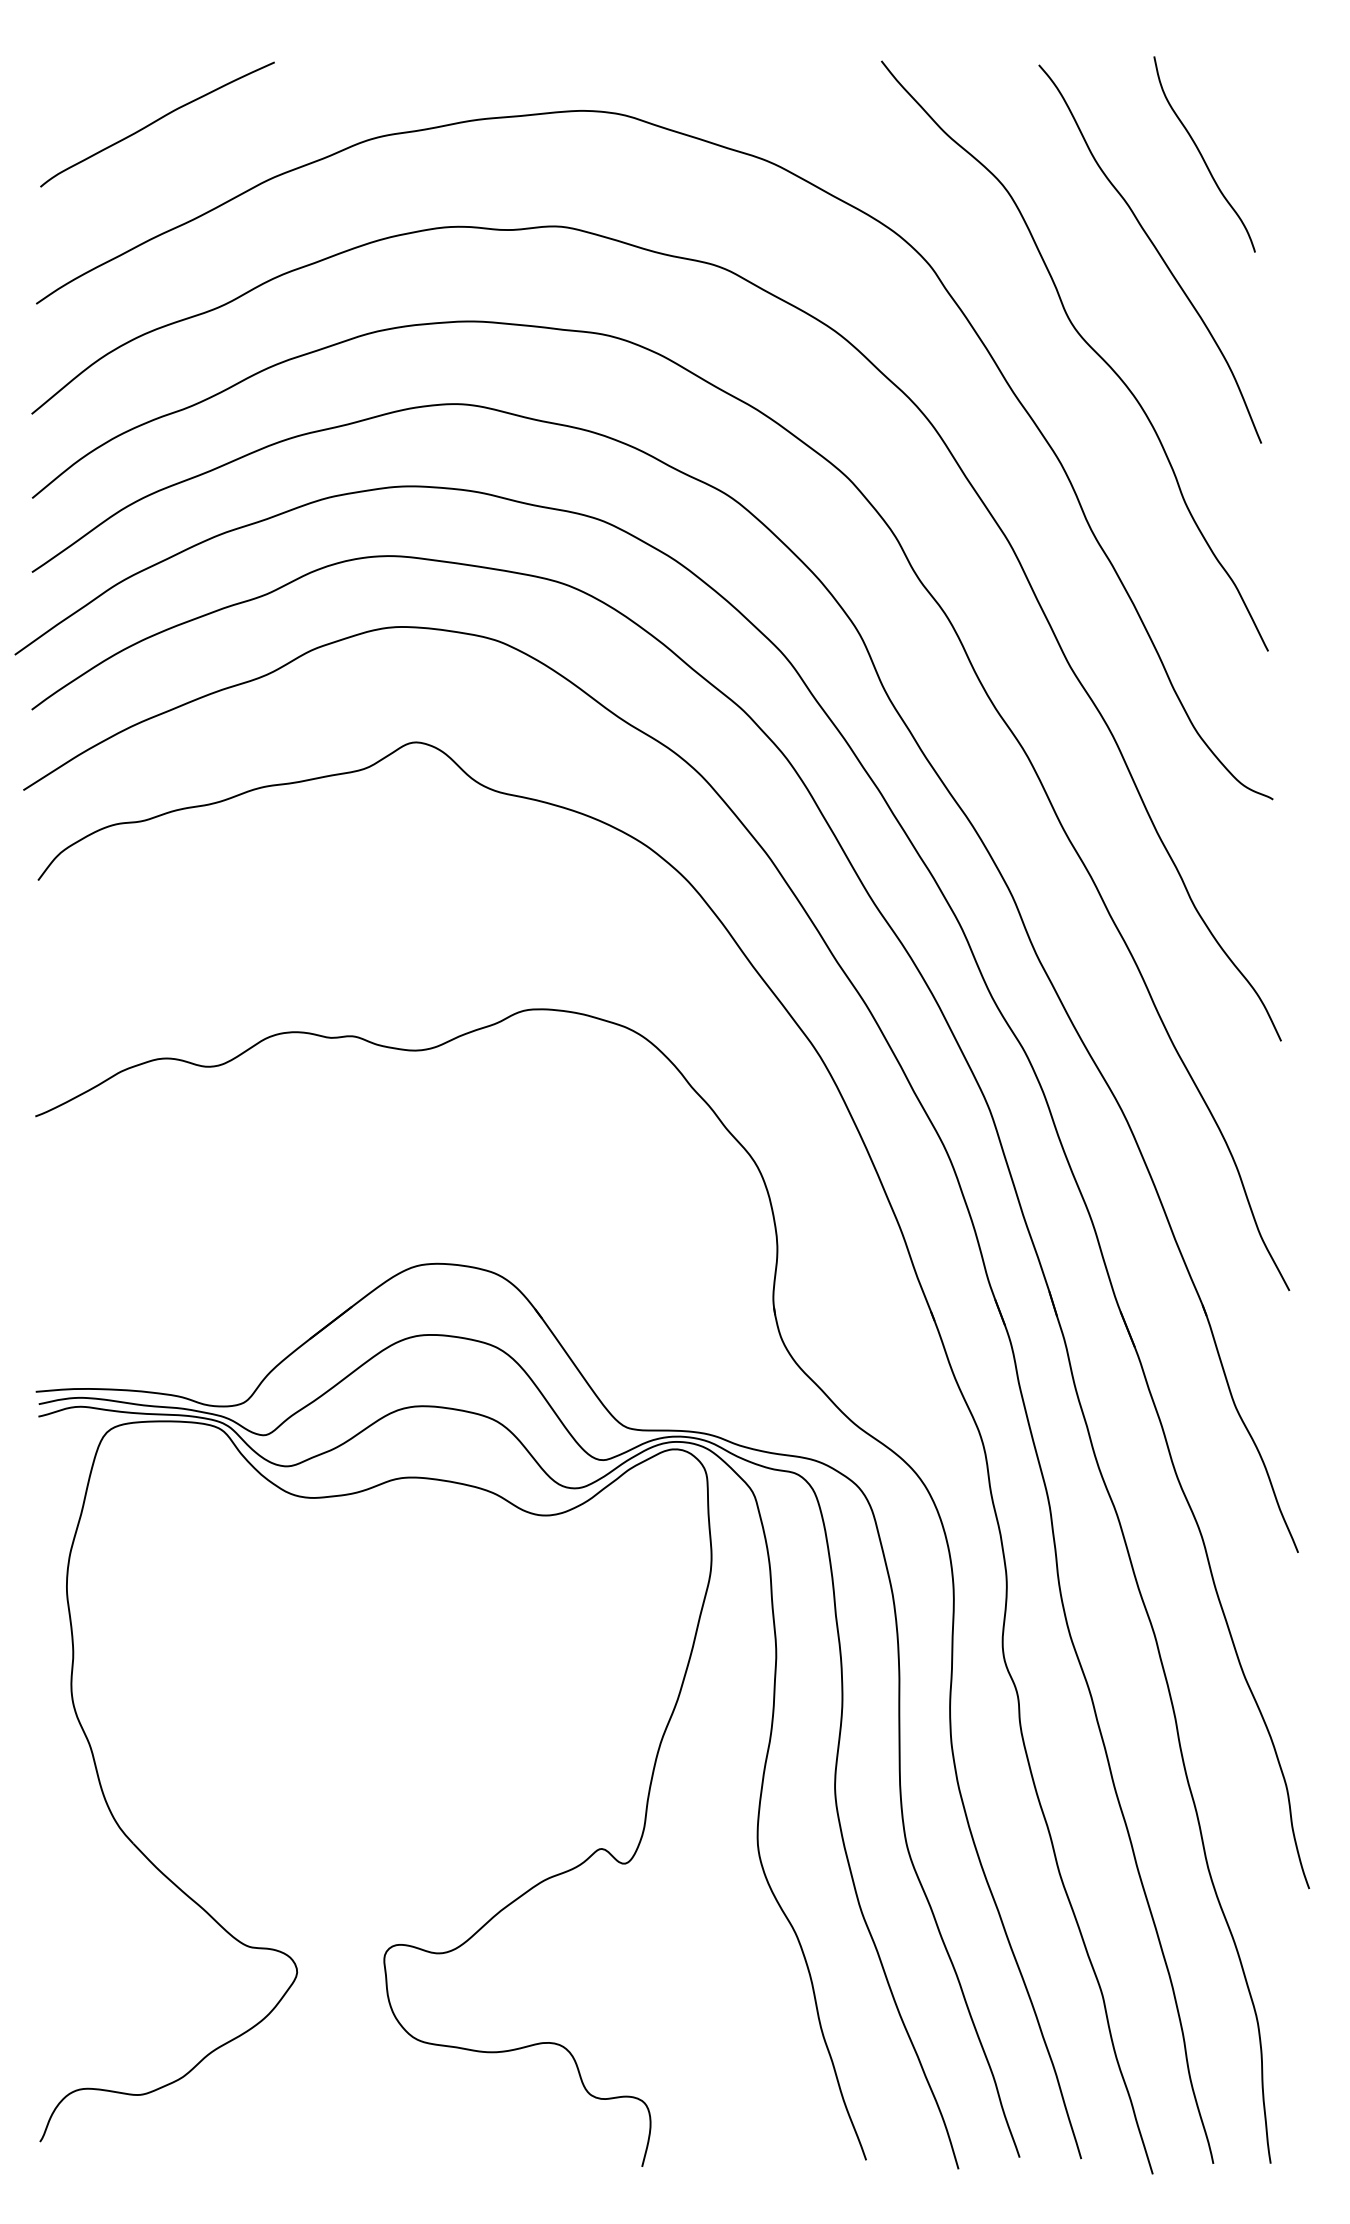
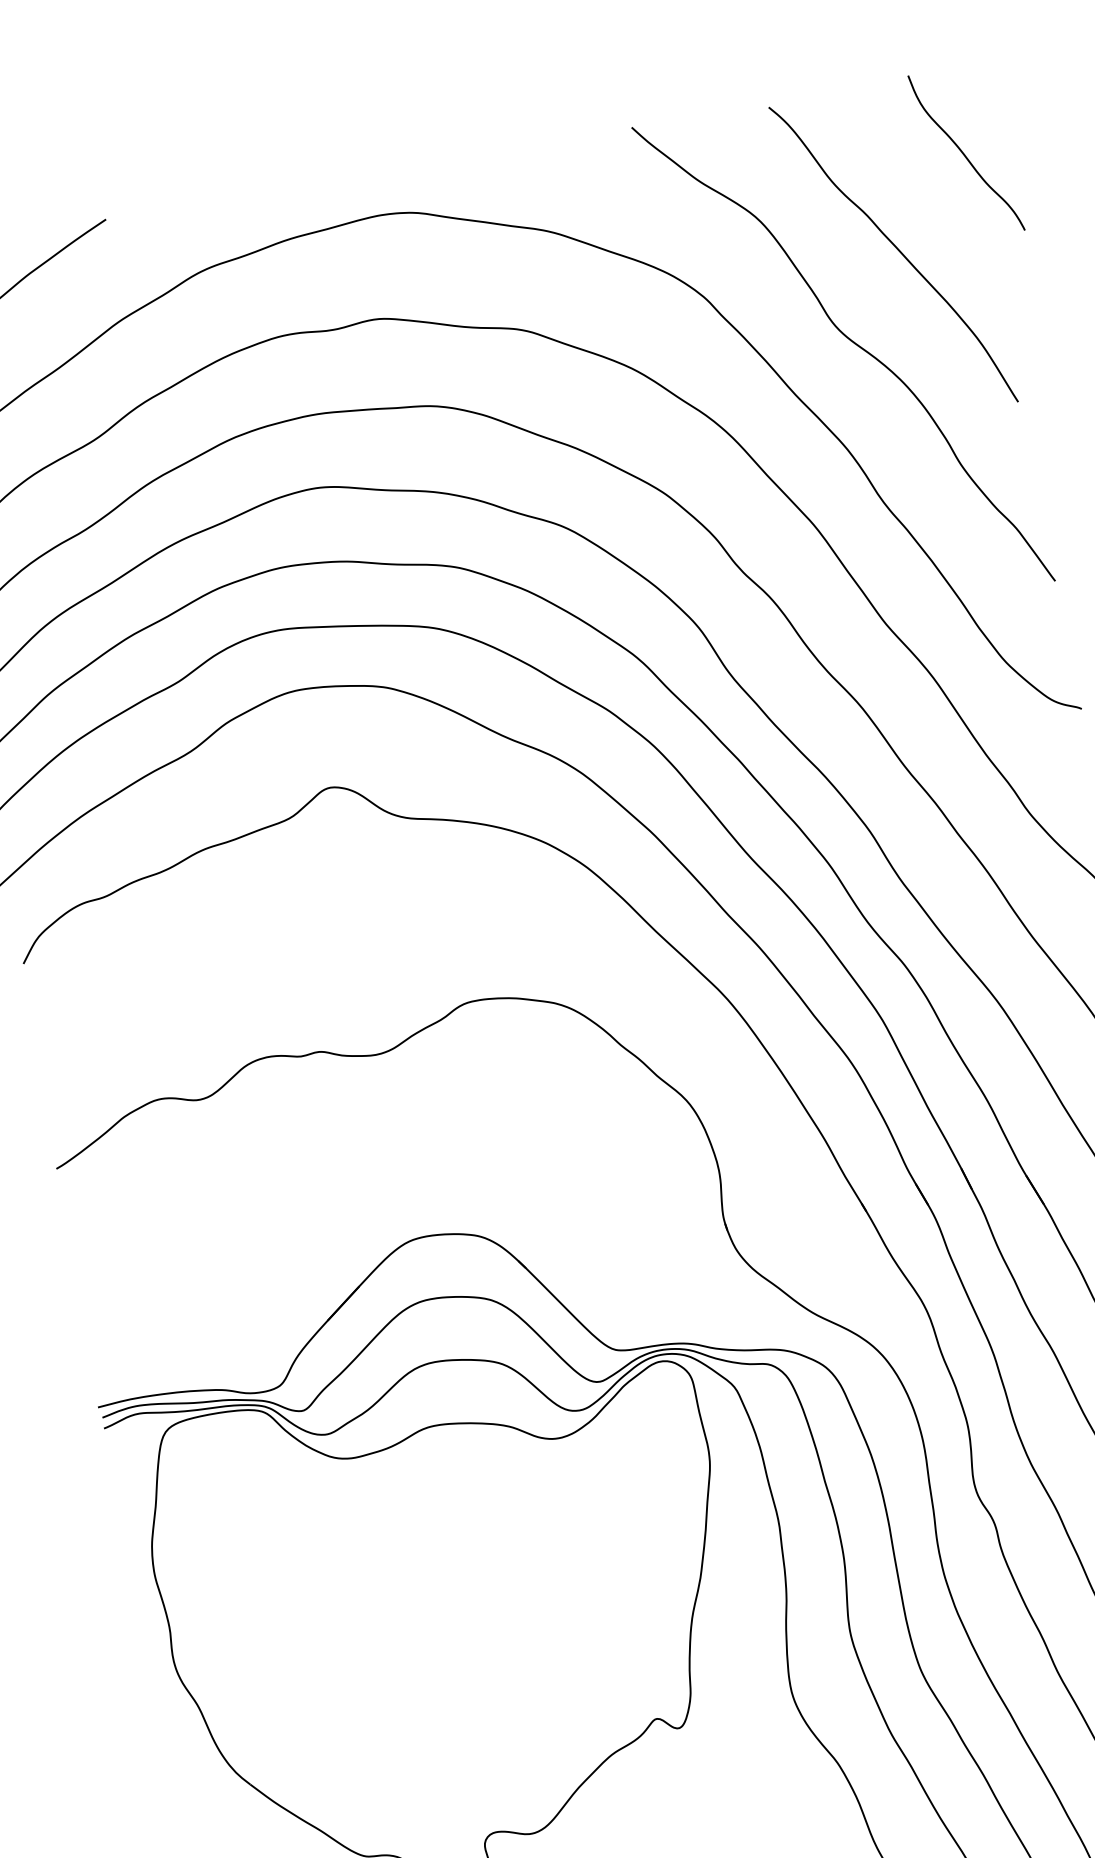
curve: (1202, 155) -> (964, 154), moved

